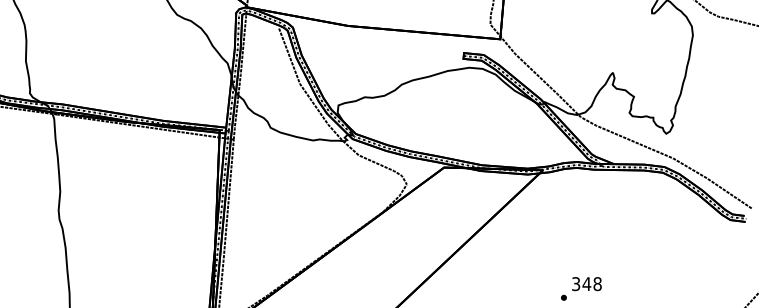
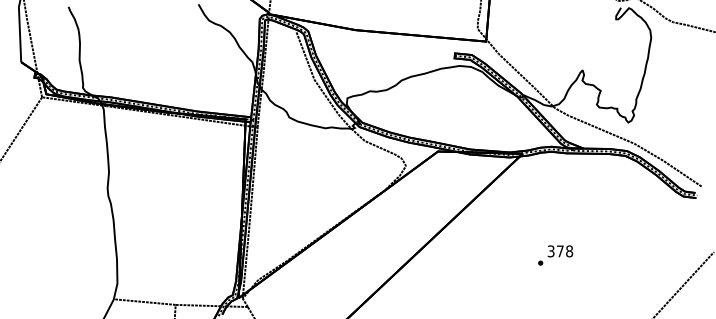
text: (587, 284) -> (560, 251), 348 -> 378

